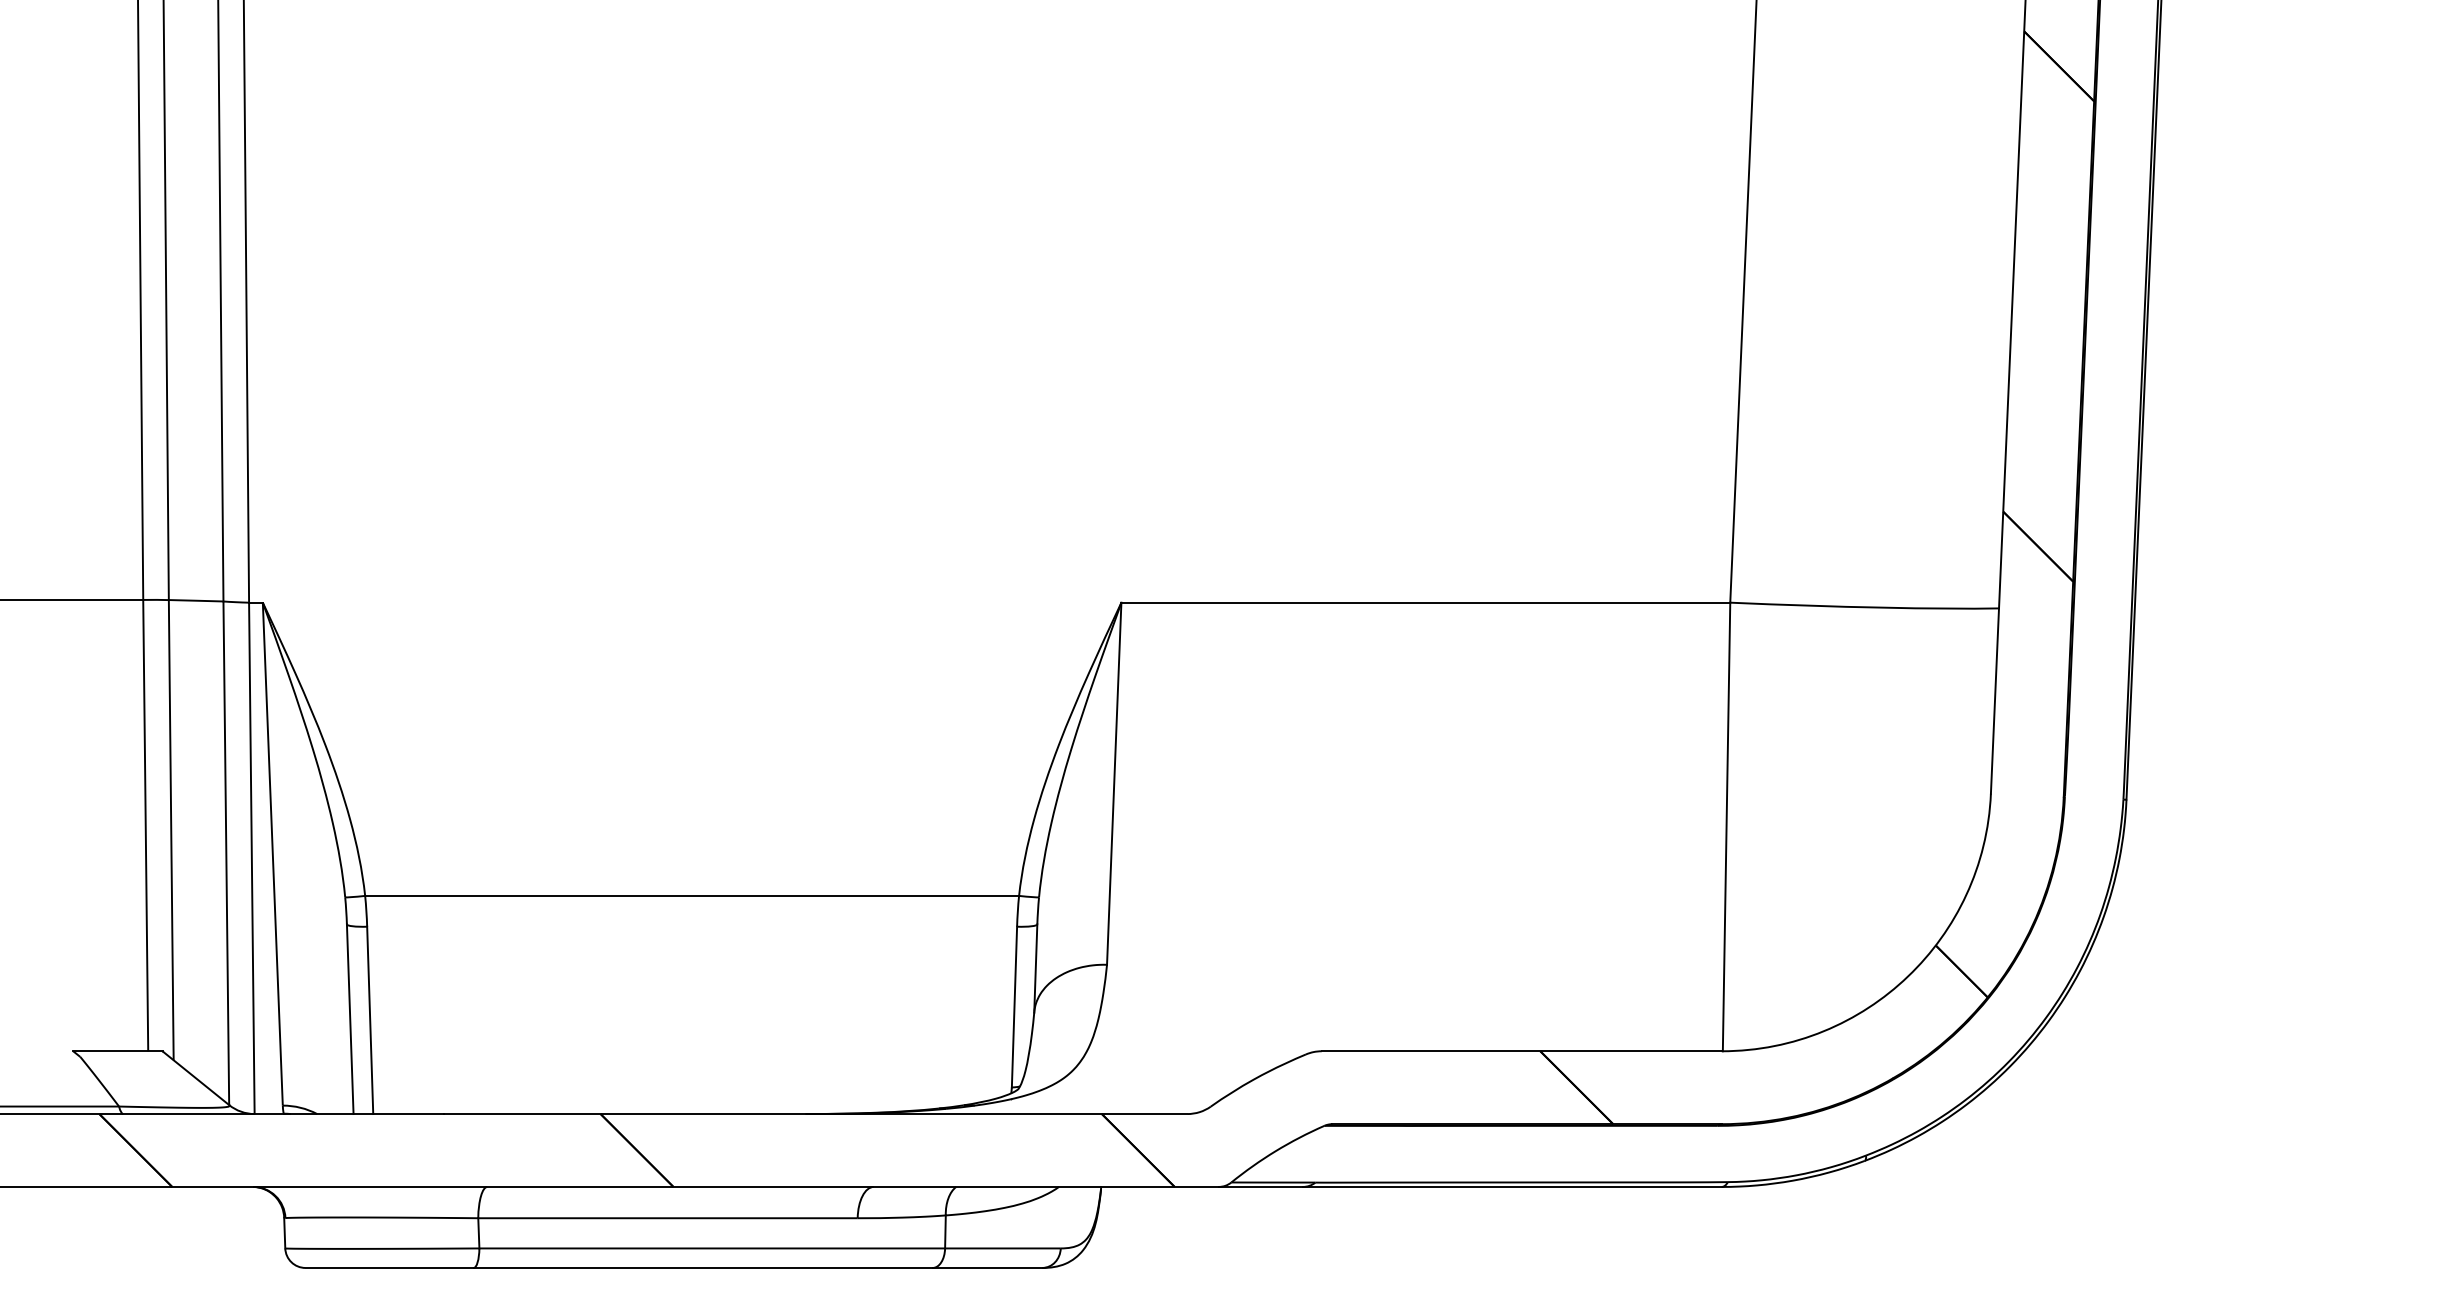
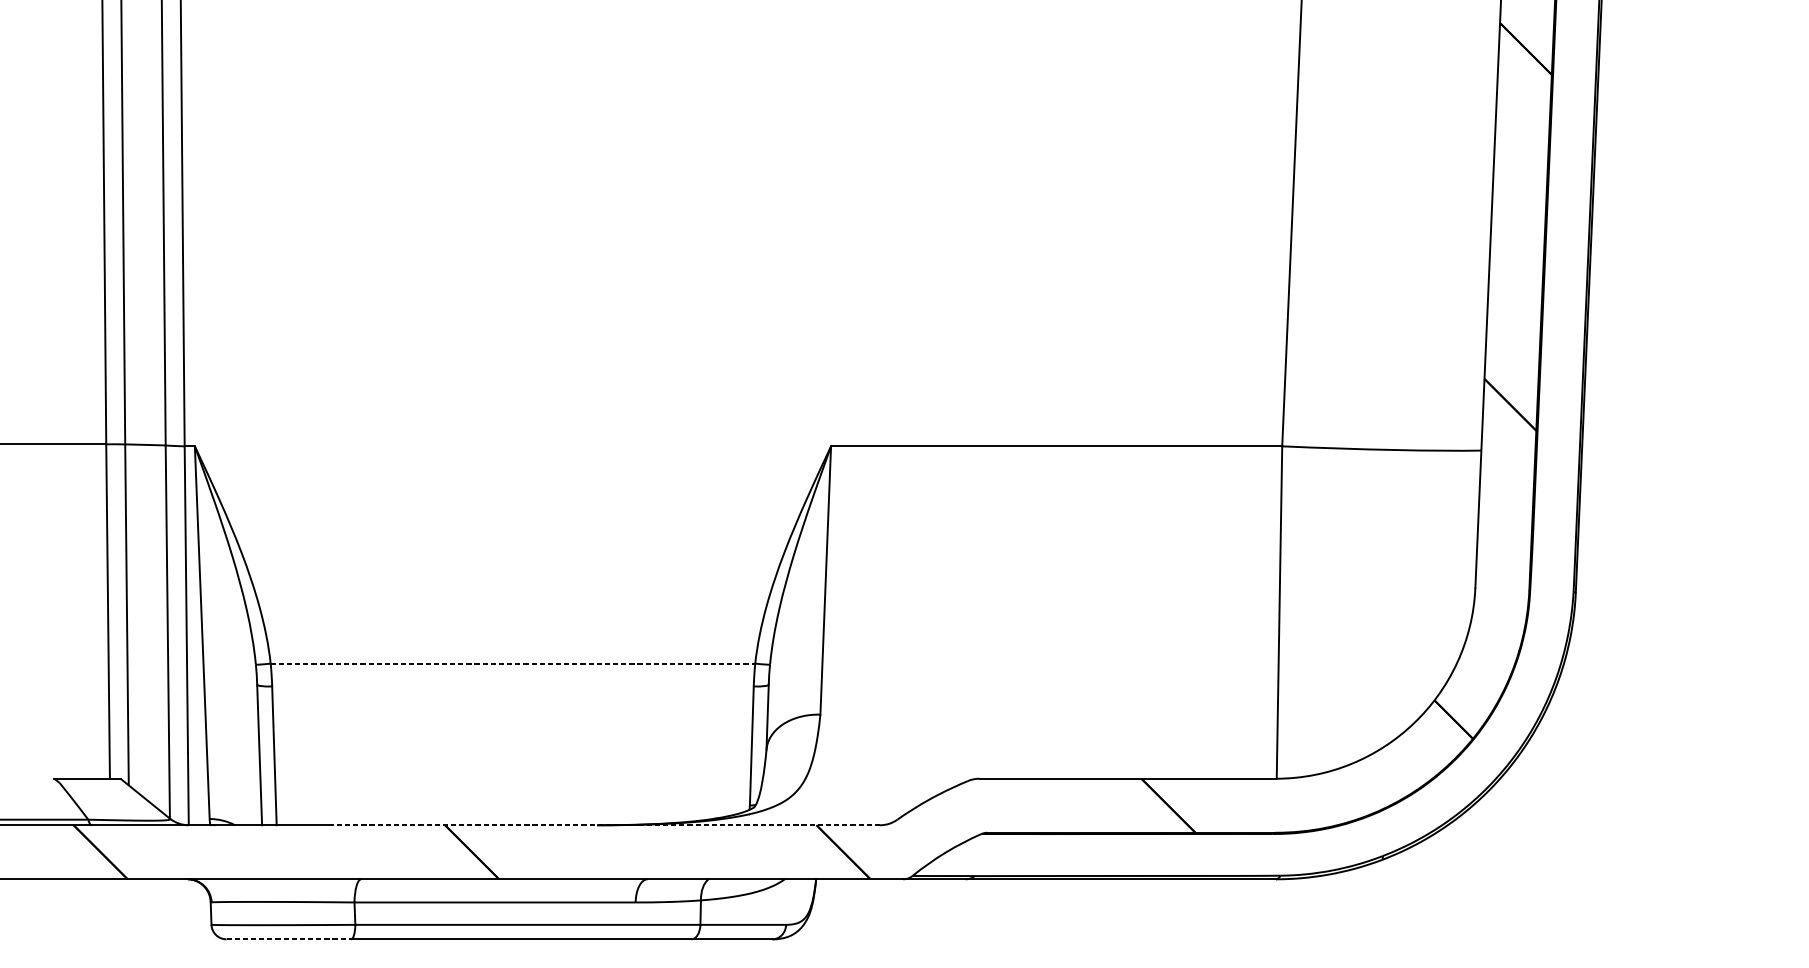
line: (692, 895) -> (513, 663), solid -> dashed
line: (815, 1114) -> (604, 825), solid -> dashed
line: (390, 1267) -> (289, 938), solid -> dashed

